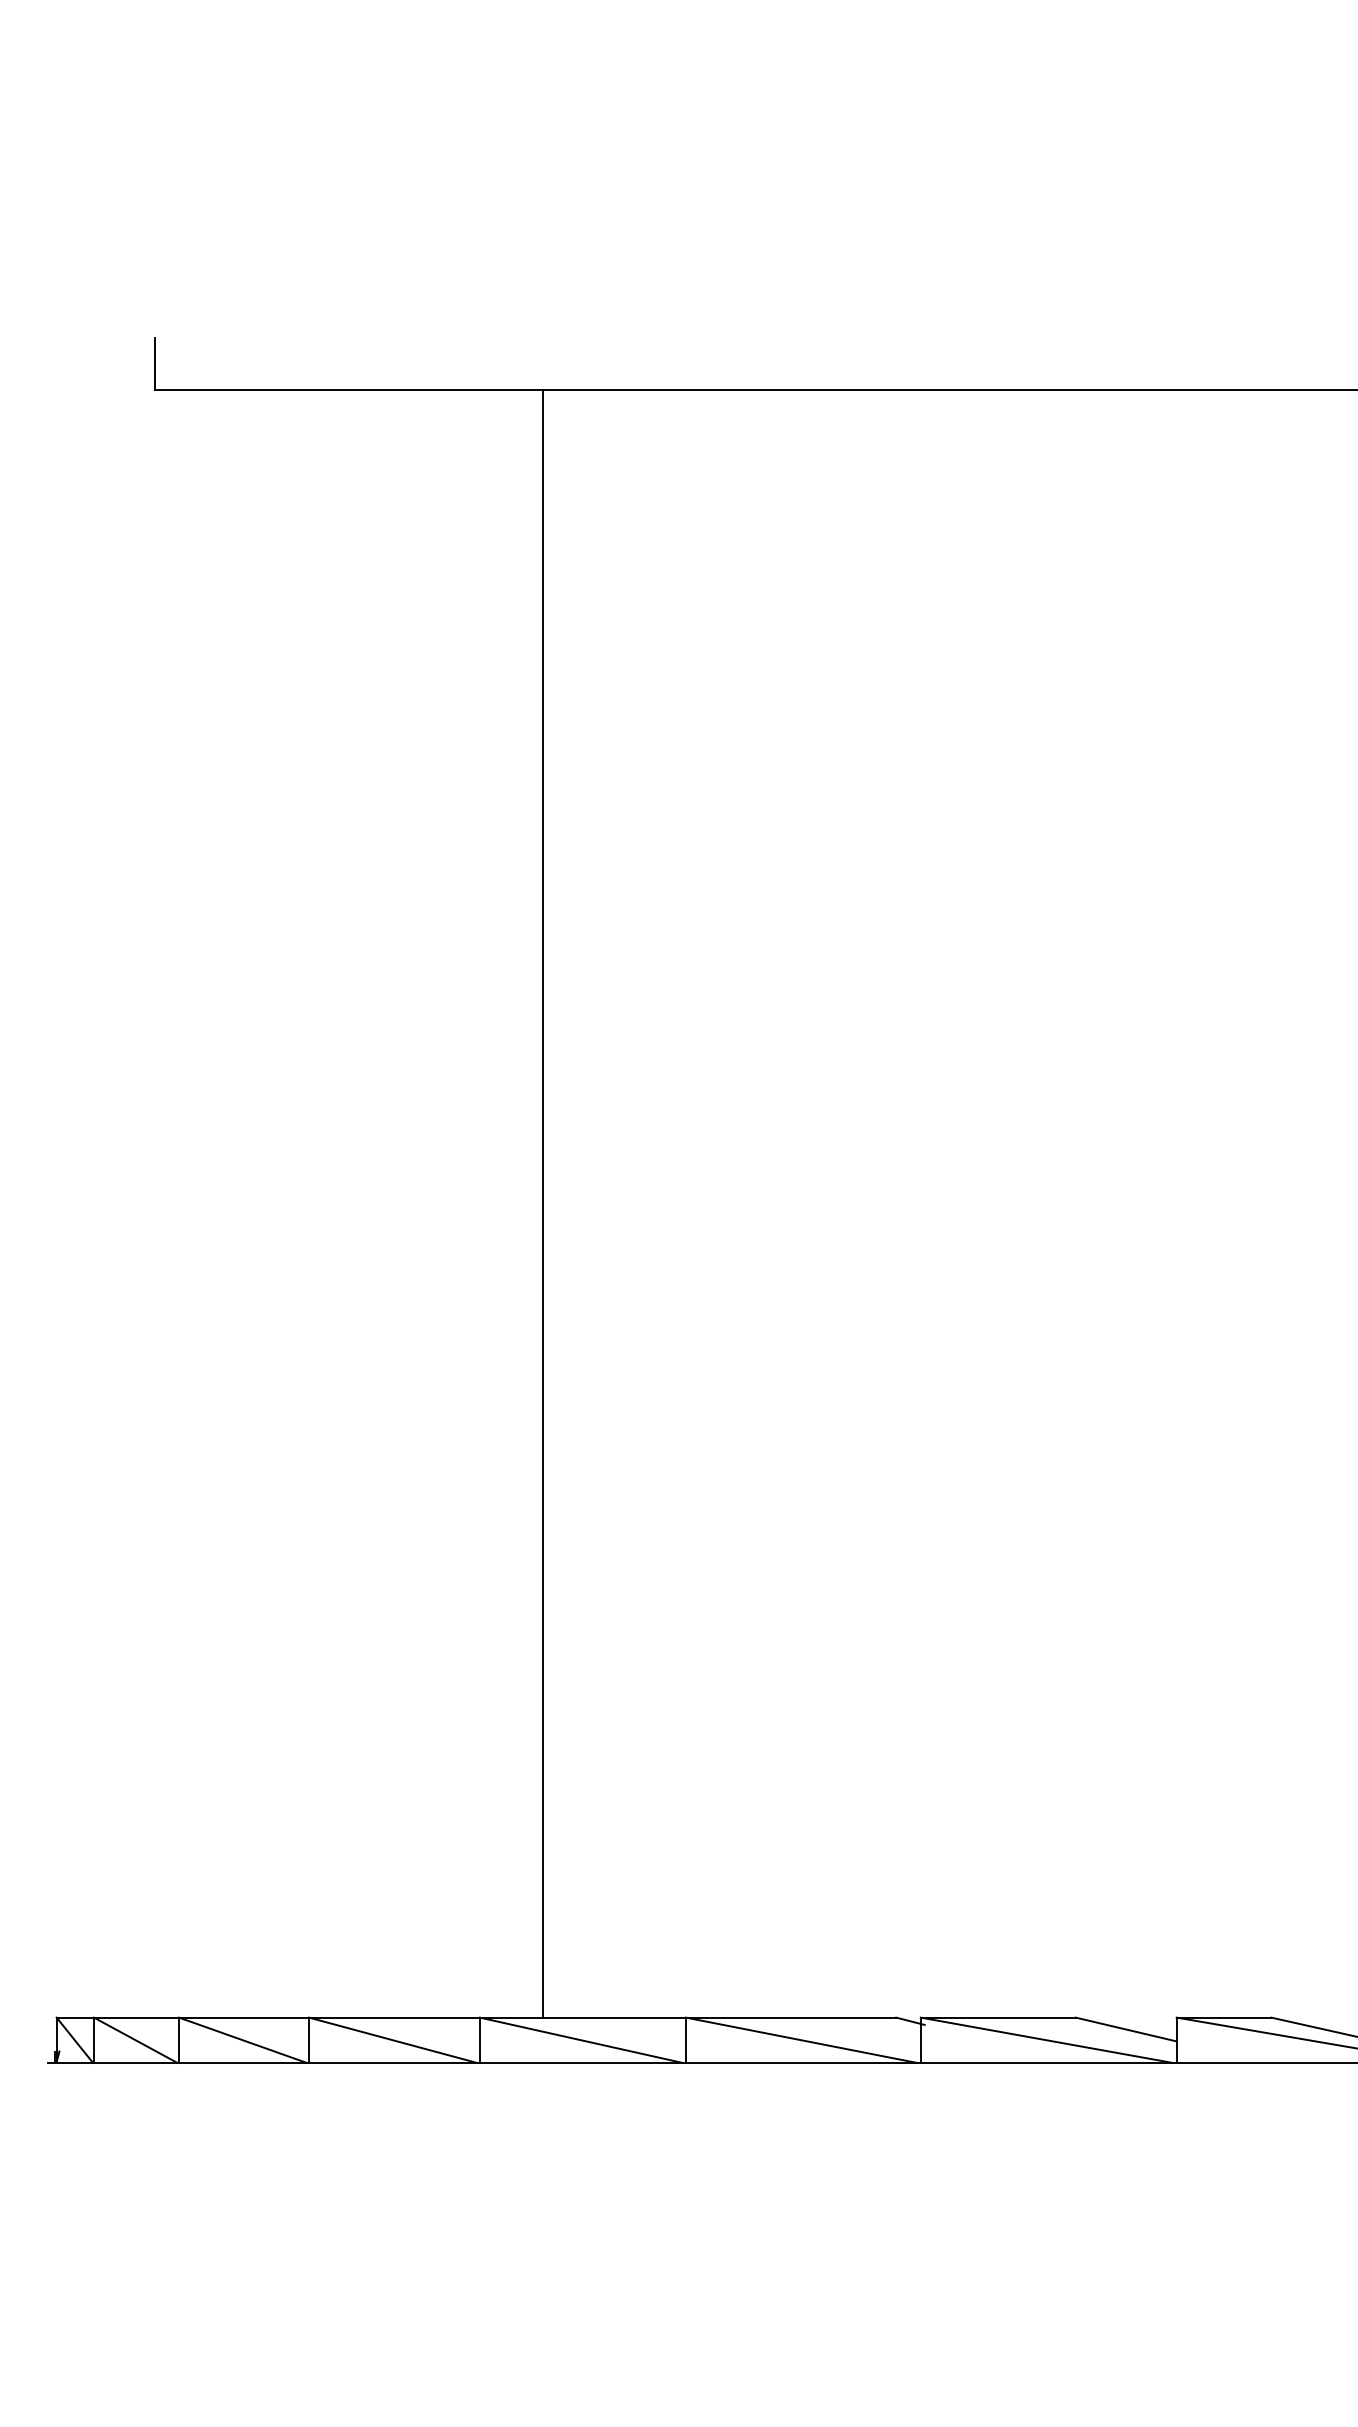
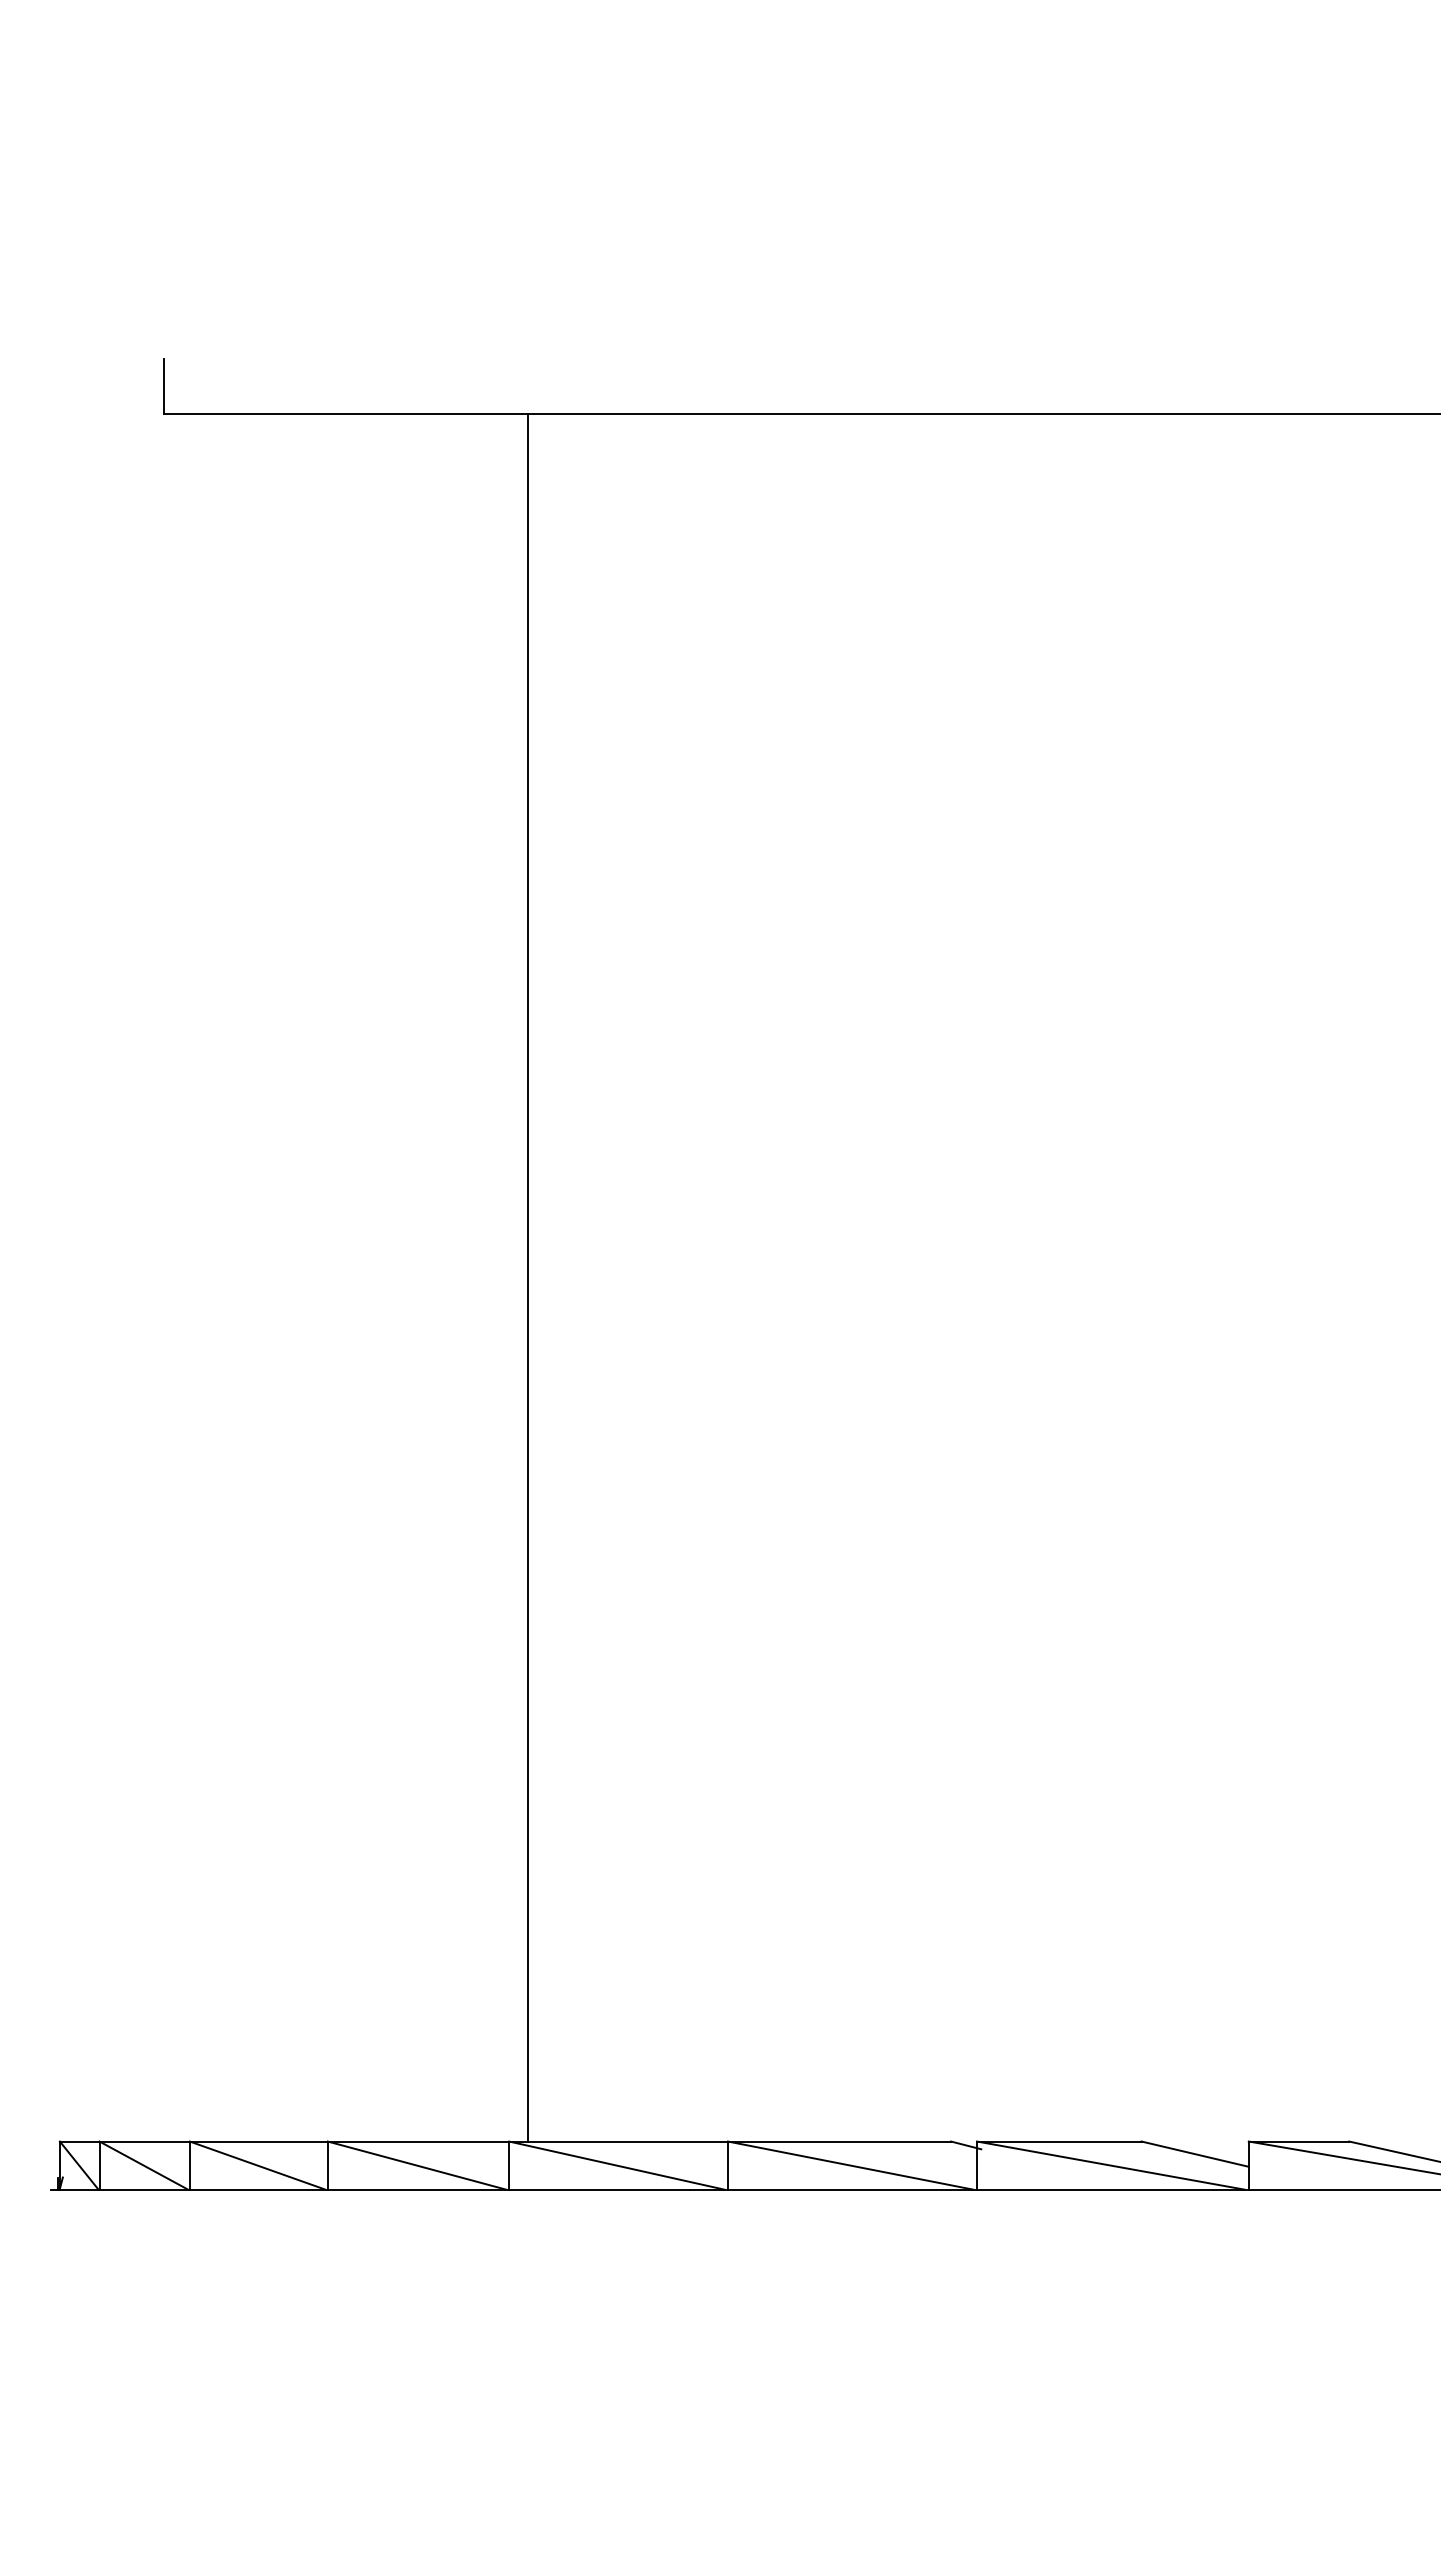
line: (543, 1203) -> (528, 1277), moved

